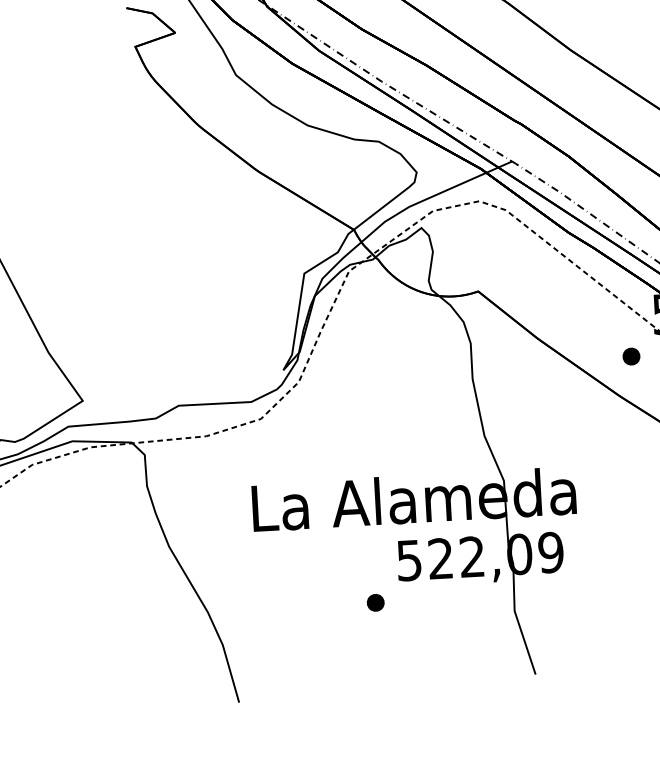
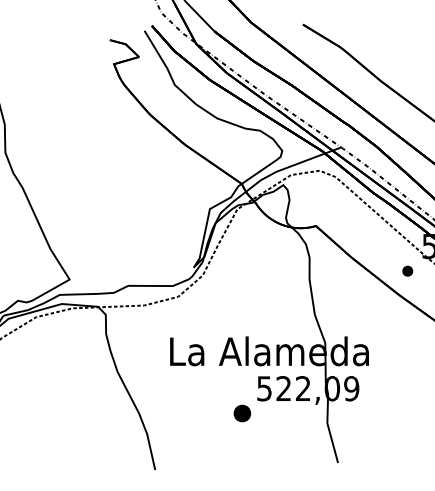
part: (375, 602) -> (242, 413), size x1.6

